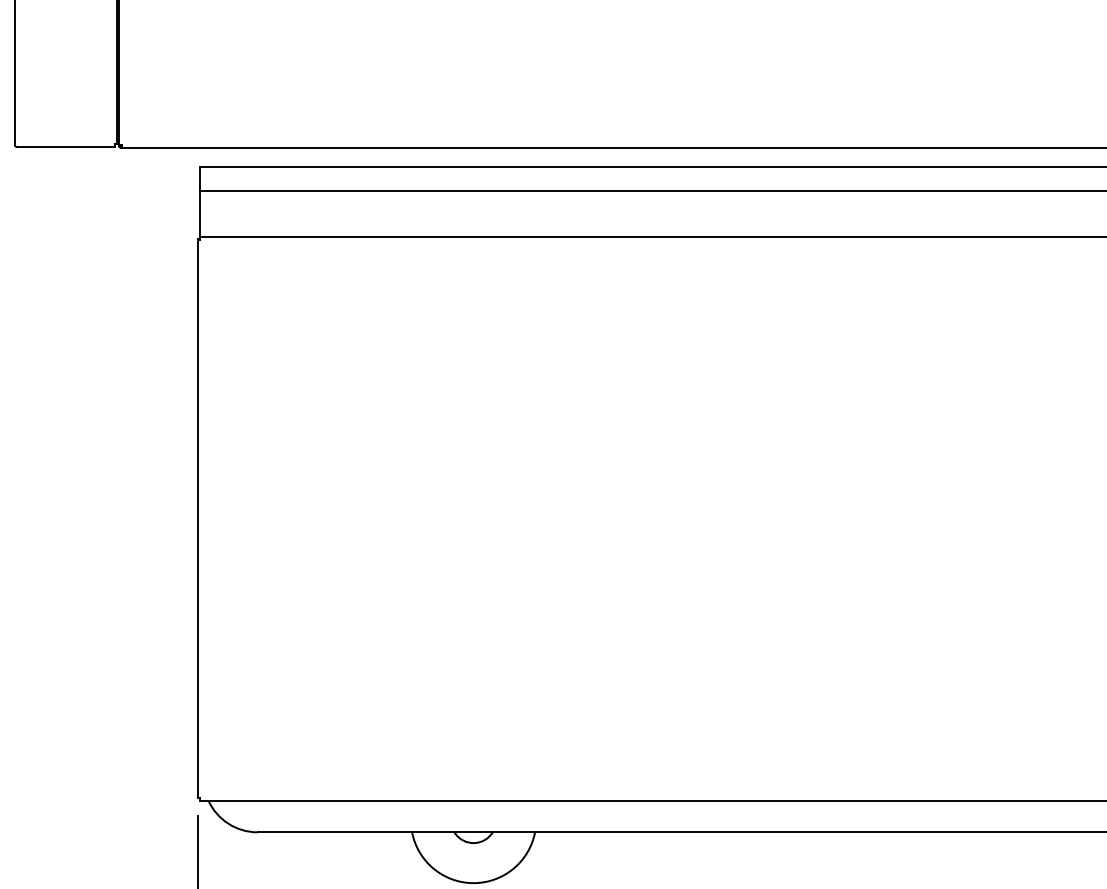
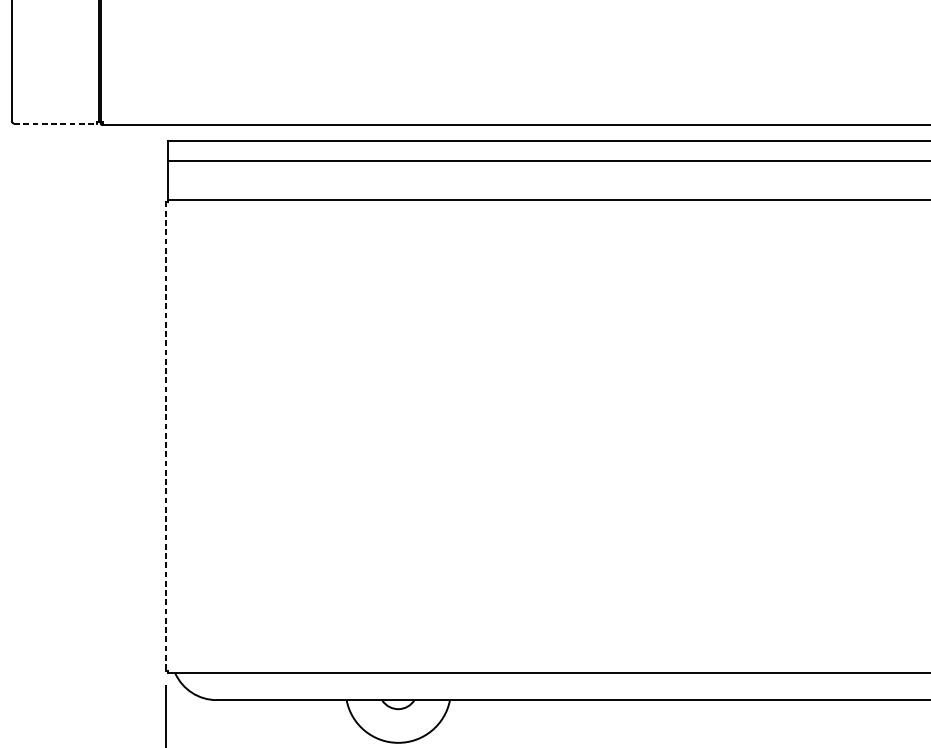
line: (66, 146) -> (55, 123), solid -> dashed
line: (197, 519) -> (166, 437), solid -> dashed

